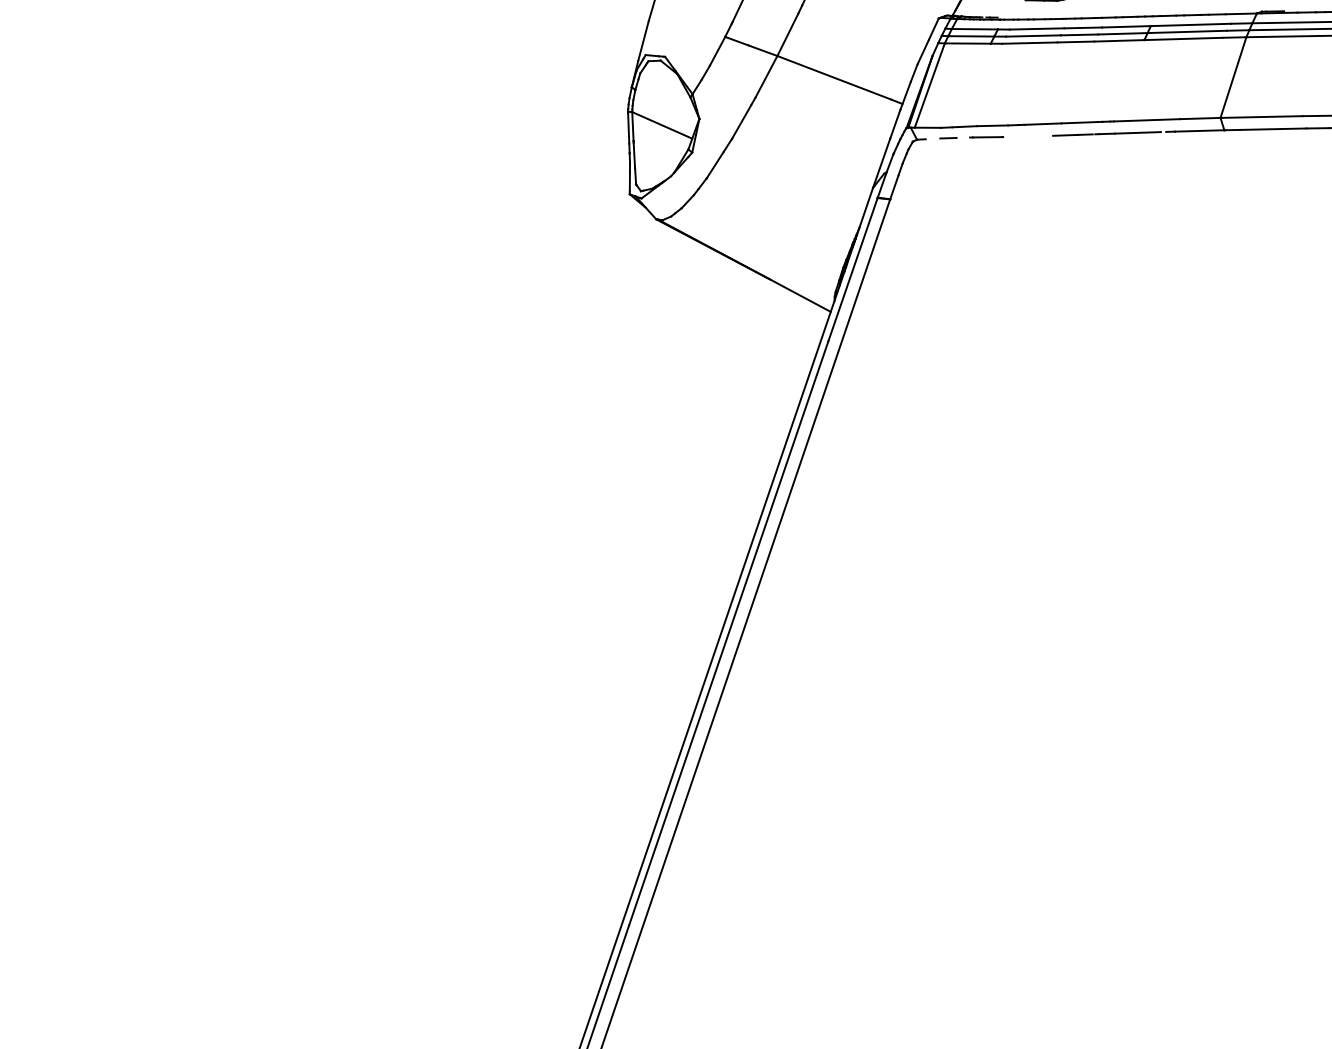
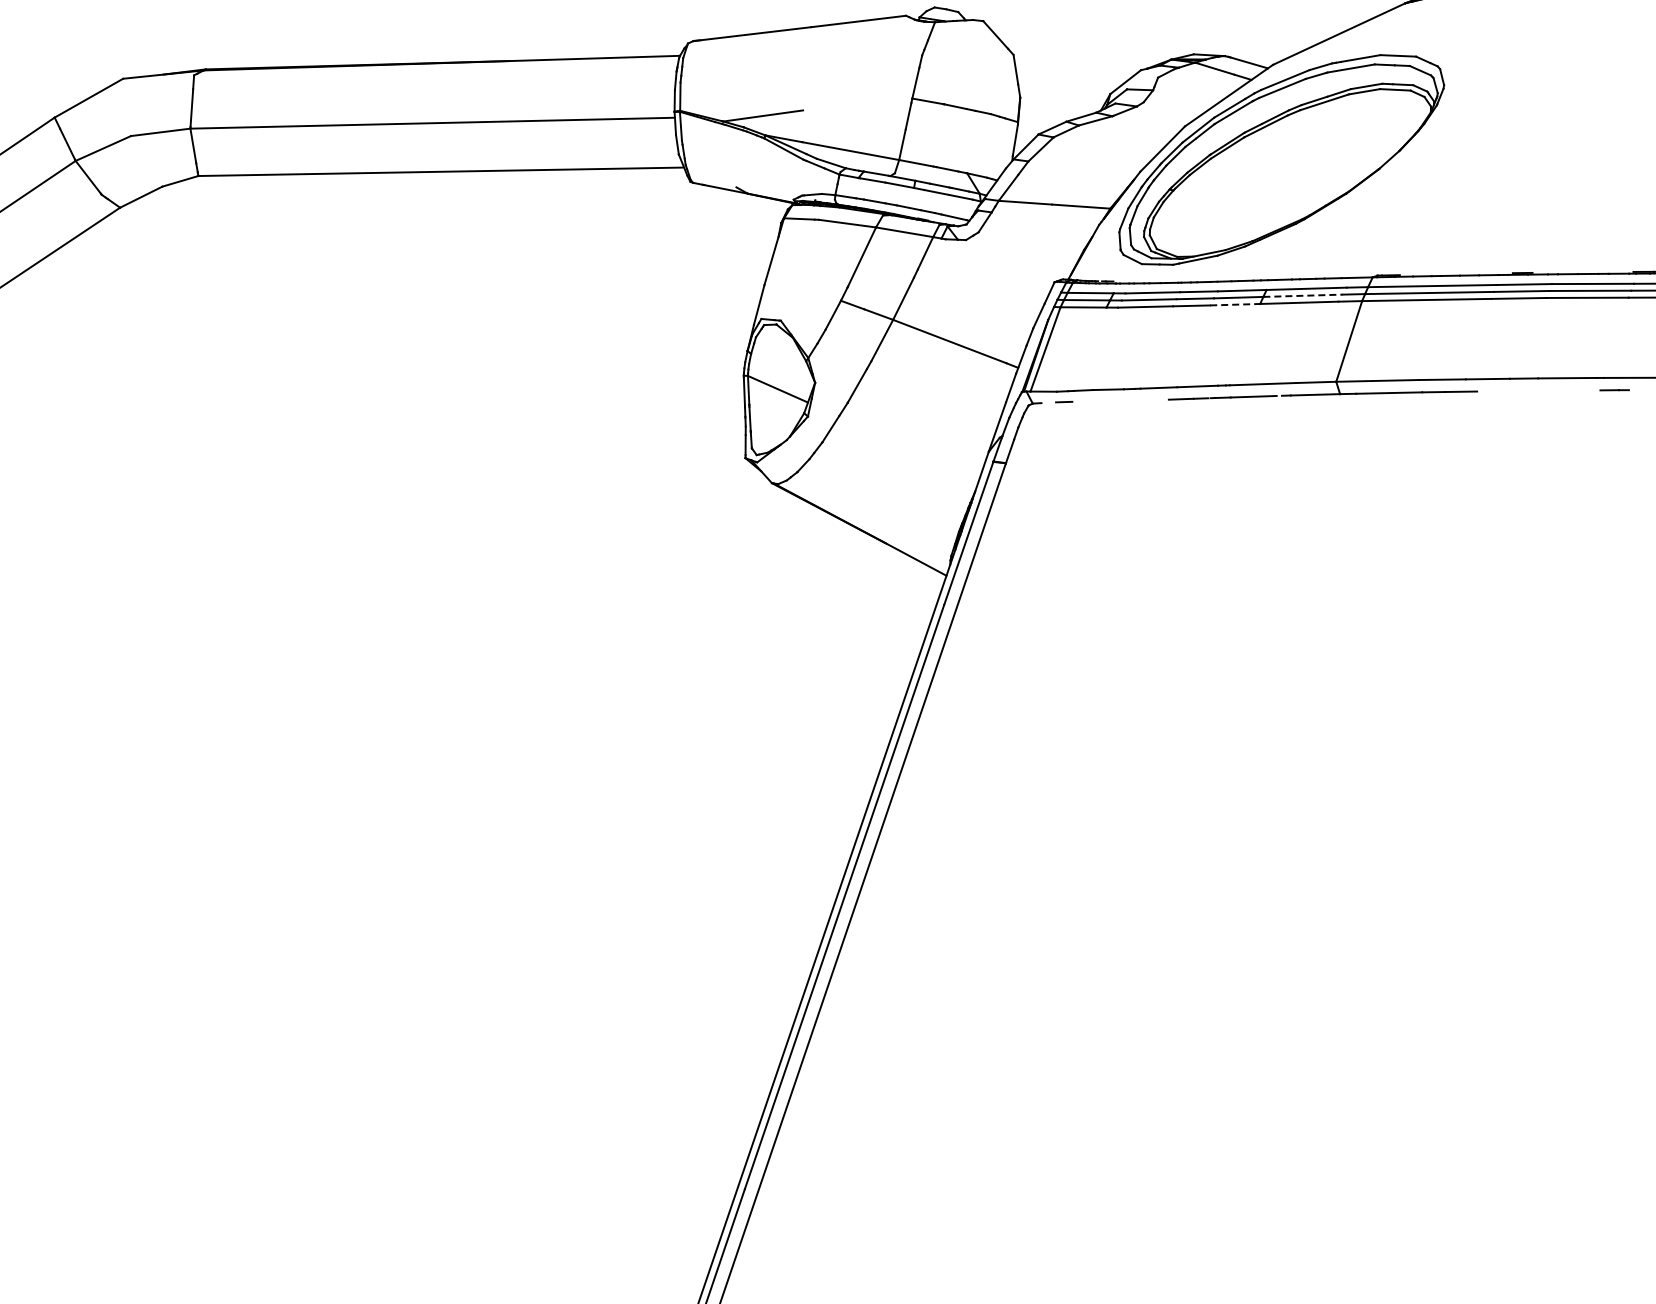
line: (1187, 31) -> (1303, 295), solid -> dashed
line: (1119, 40) -> (1235, 304), solid -> dashed
line: (985, 137) -> (1101, 401), removed

